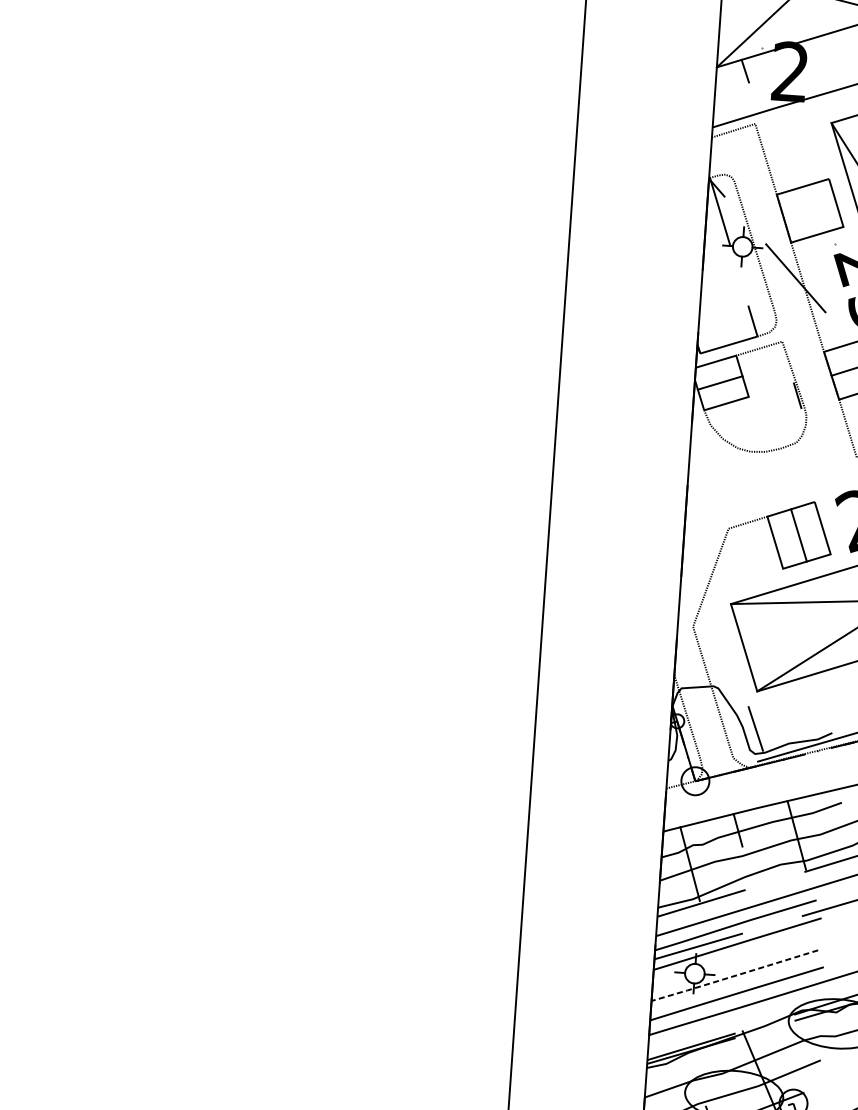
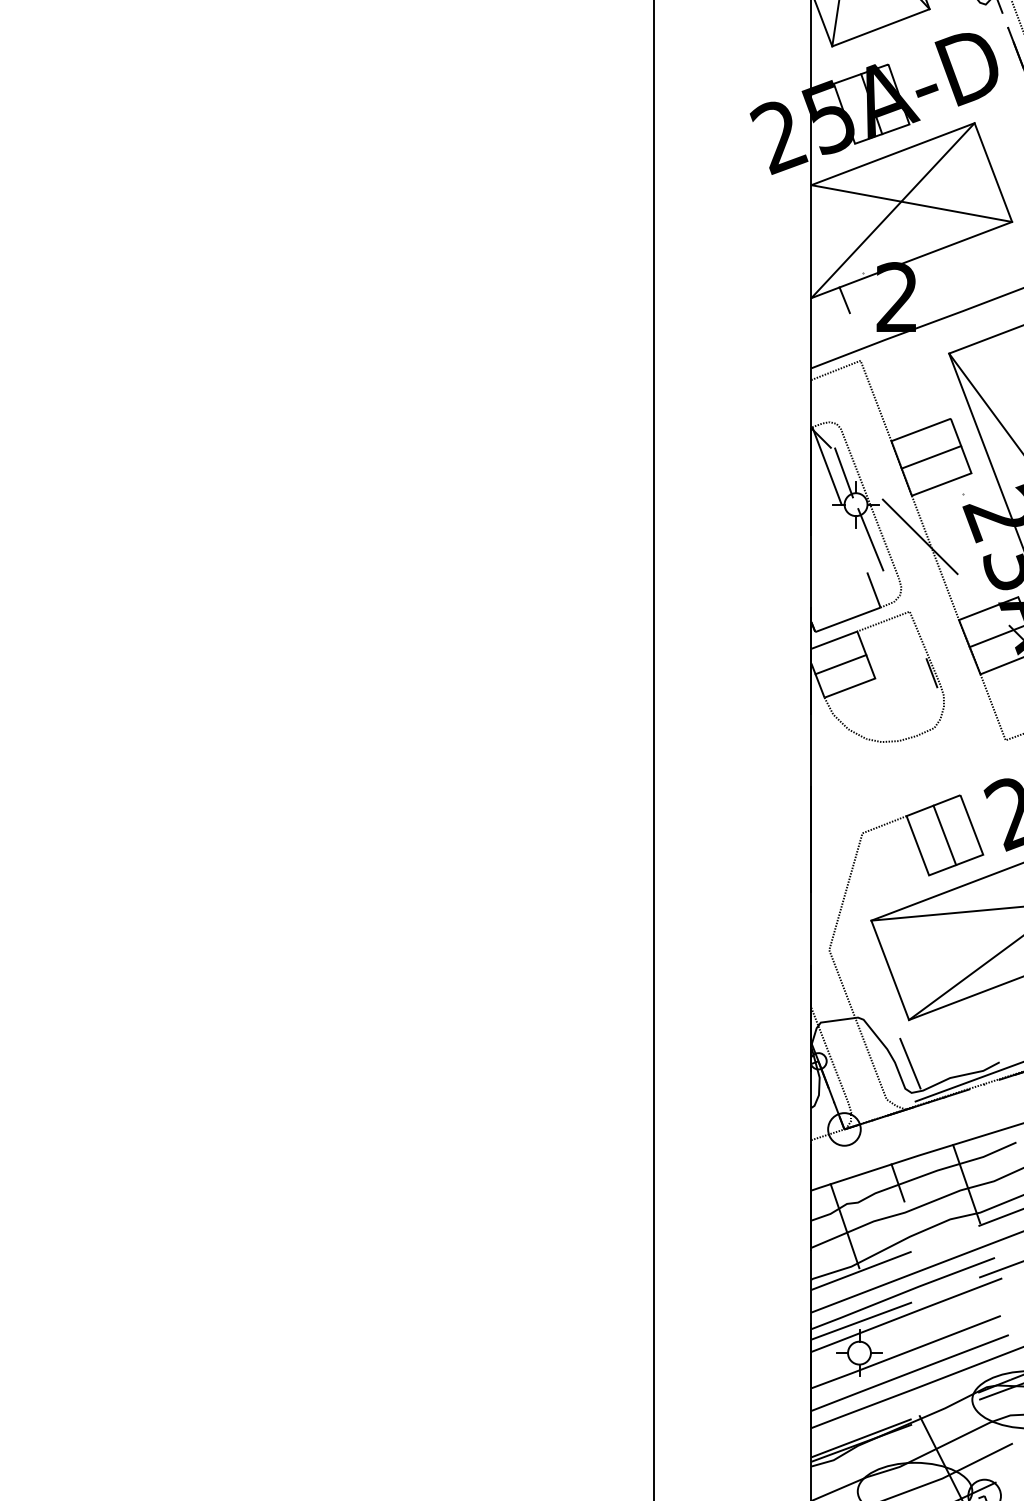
line: (810, 211) -> (931, 457), added
line: (733, 218) -> (843, 472), added
line: (753, 277) -> (870, 539), added
line: (734, 975) -> (905, 1352), dashed -> solid

